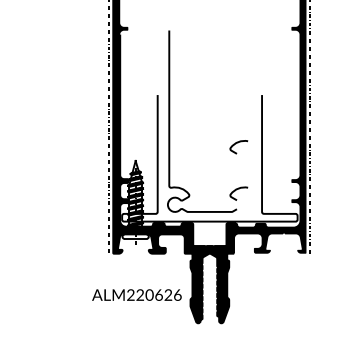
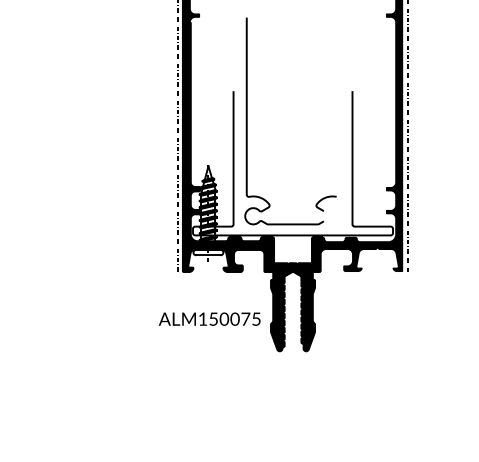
curve: (237, 143) -> (324, 146), removed
text: (154, 294) -> (229, 318), ALM220626 -> ALM150075

